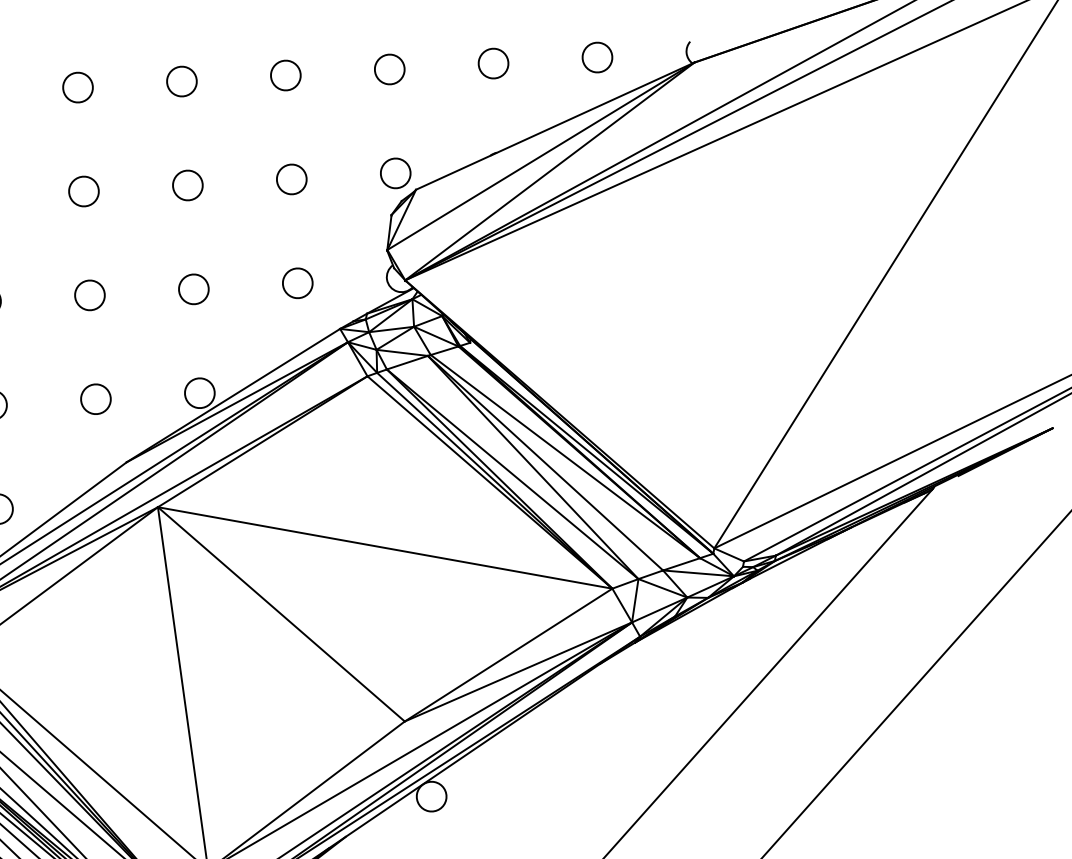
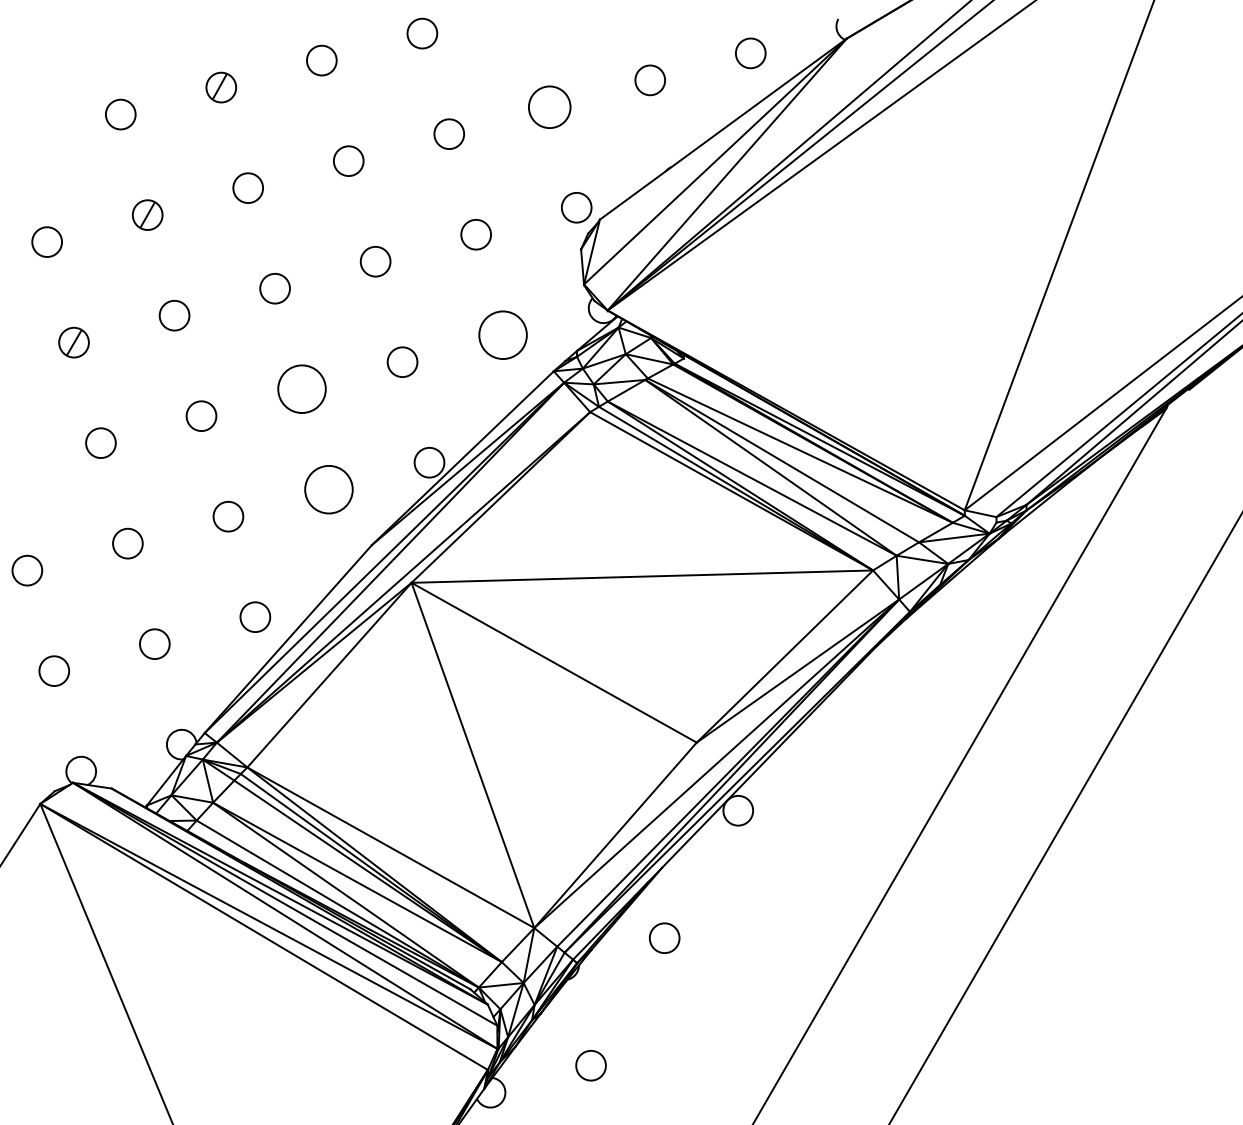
circle: (389, 68) -> (549, 106), size x1.4
circle: (297, 283) -> (502, 335), size x1.6
circle: (89, 295) -> (301, 389), size x1.6
circle: (95, 398) -> (328, 489), size x1.6

